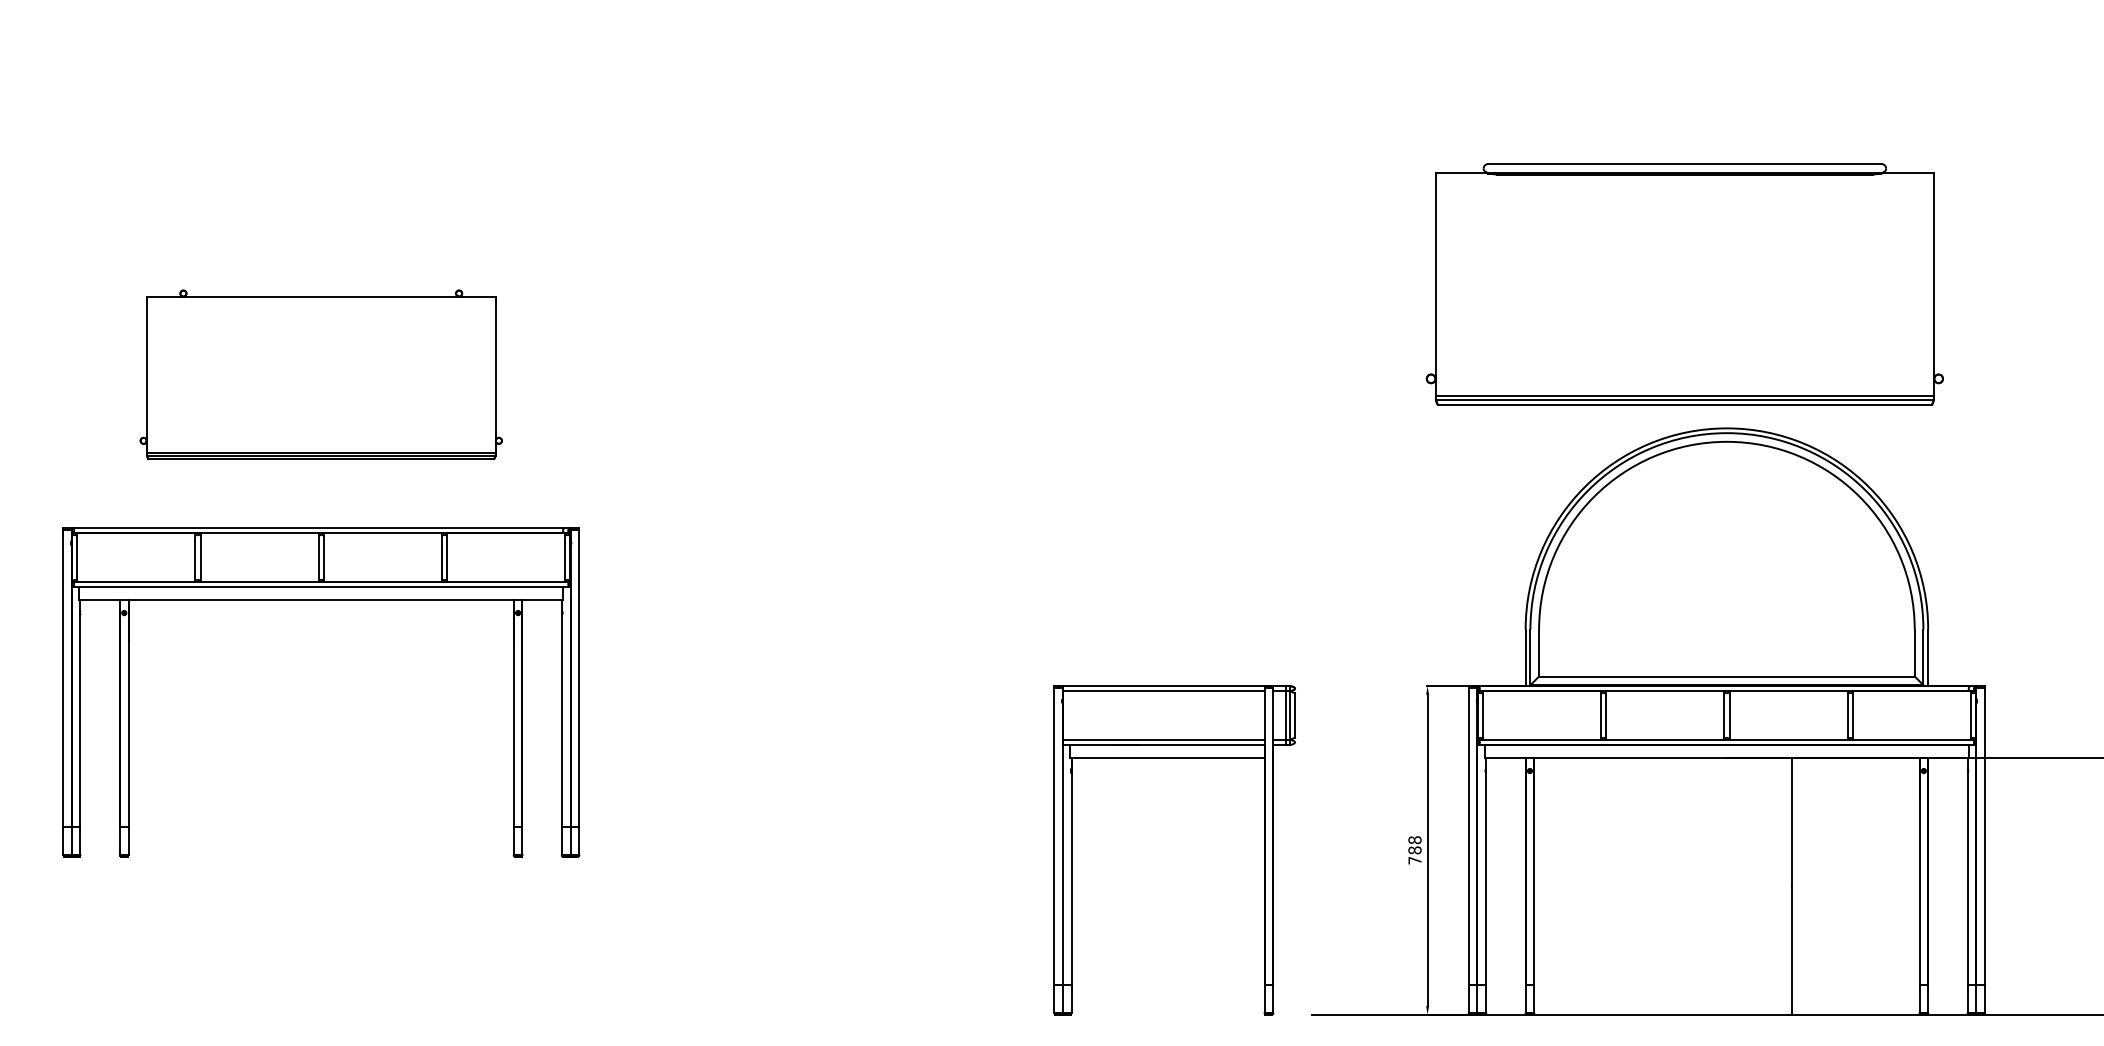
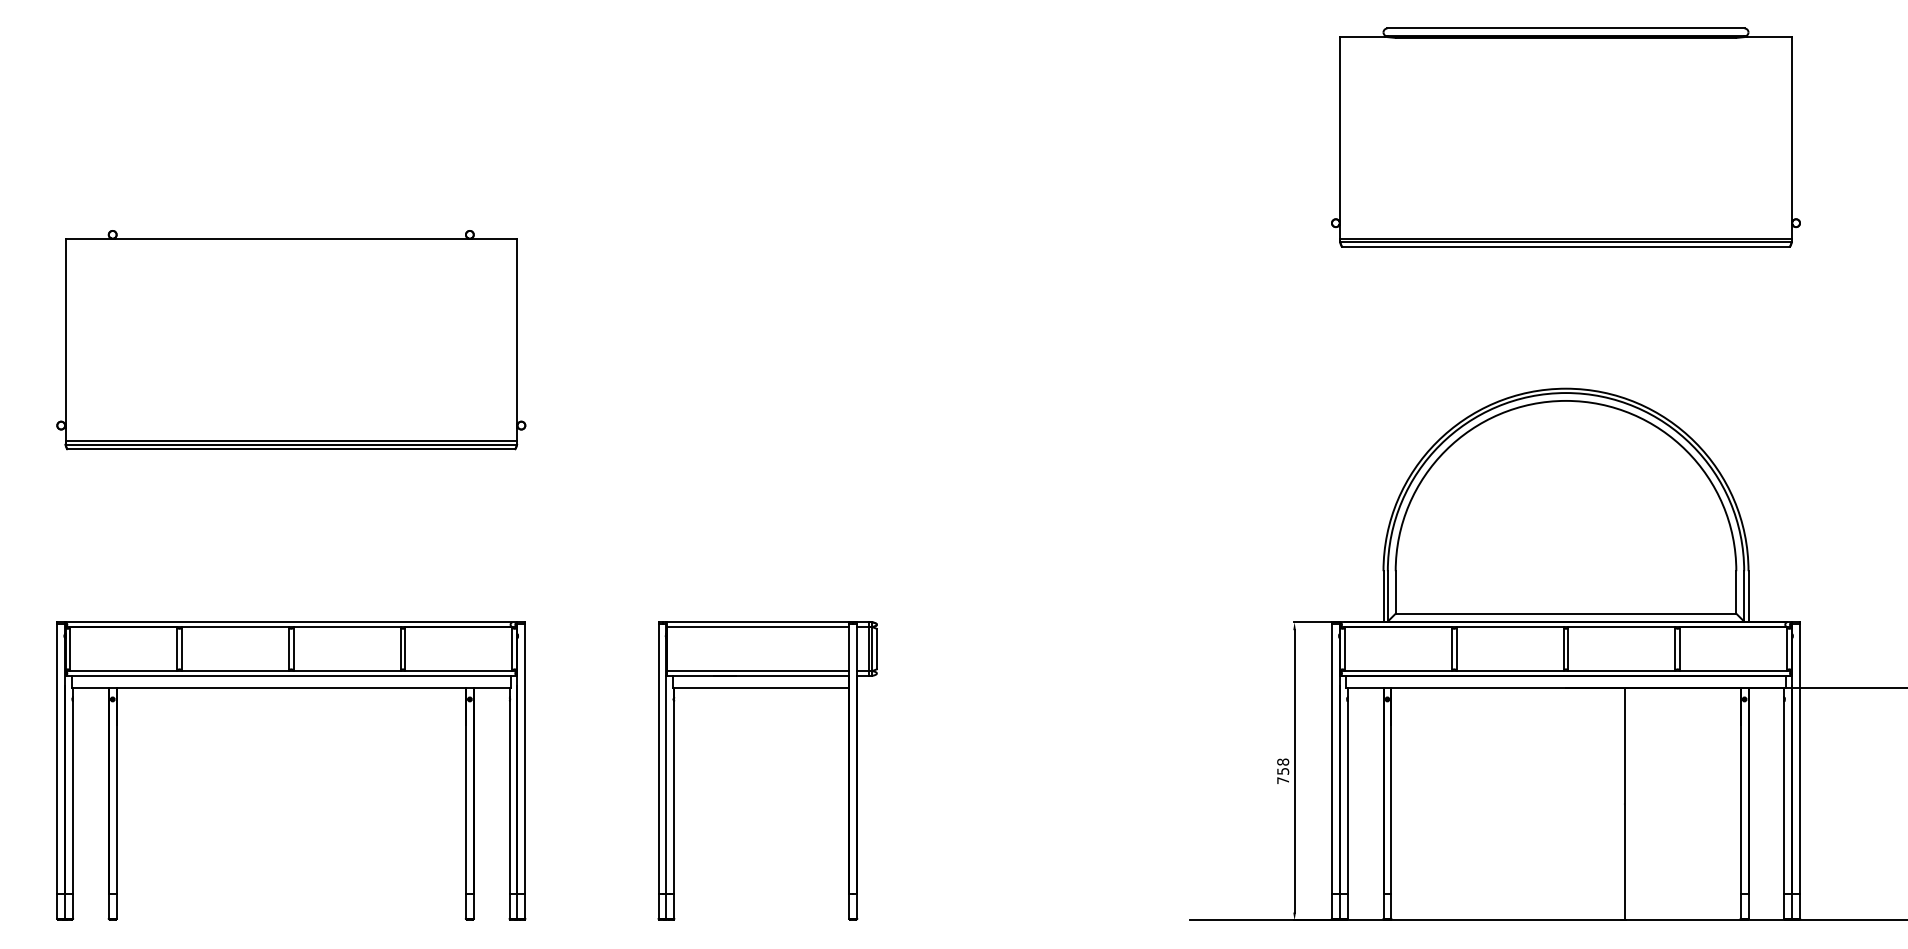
part: (1684, 284) -> (1565, 137), moved
part: (321, 374) -> (291, 339), size x1.43
part: (321, 600) -> (291, 688), moved
part: (1264, 850) -> (849, 771), moved
text: (1414, 850) -> (1282, 771), 788 -> 758

